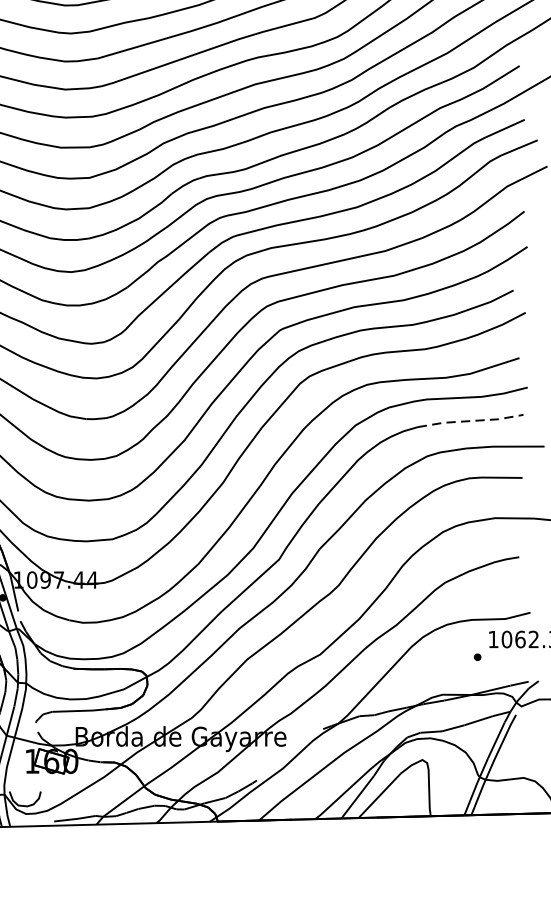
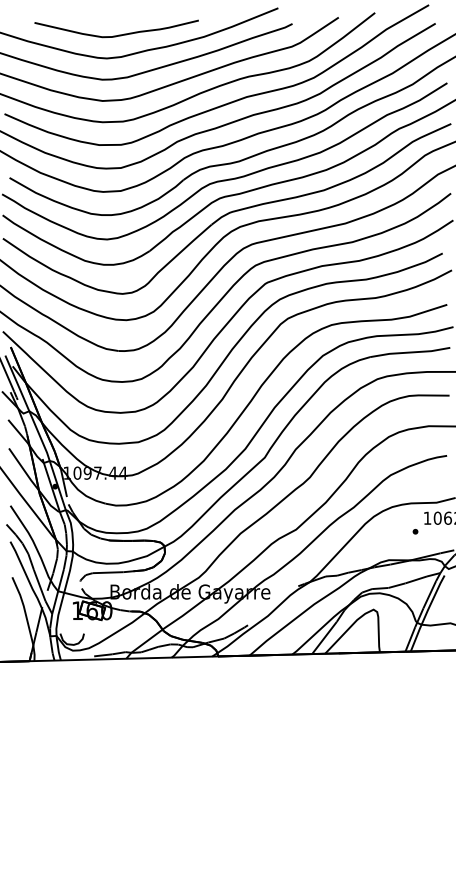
line: (471, 421) -> (410, 352), dashed -> solid

